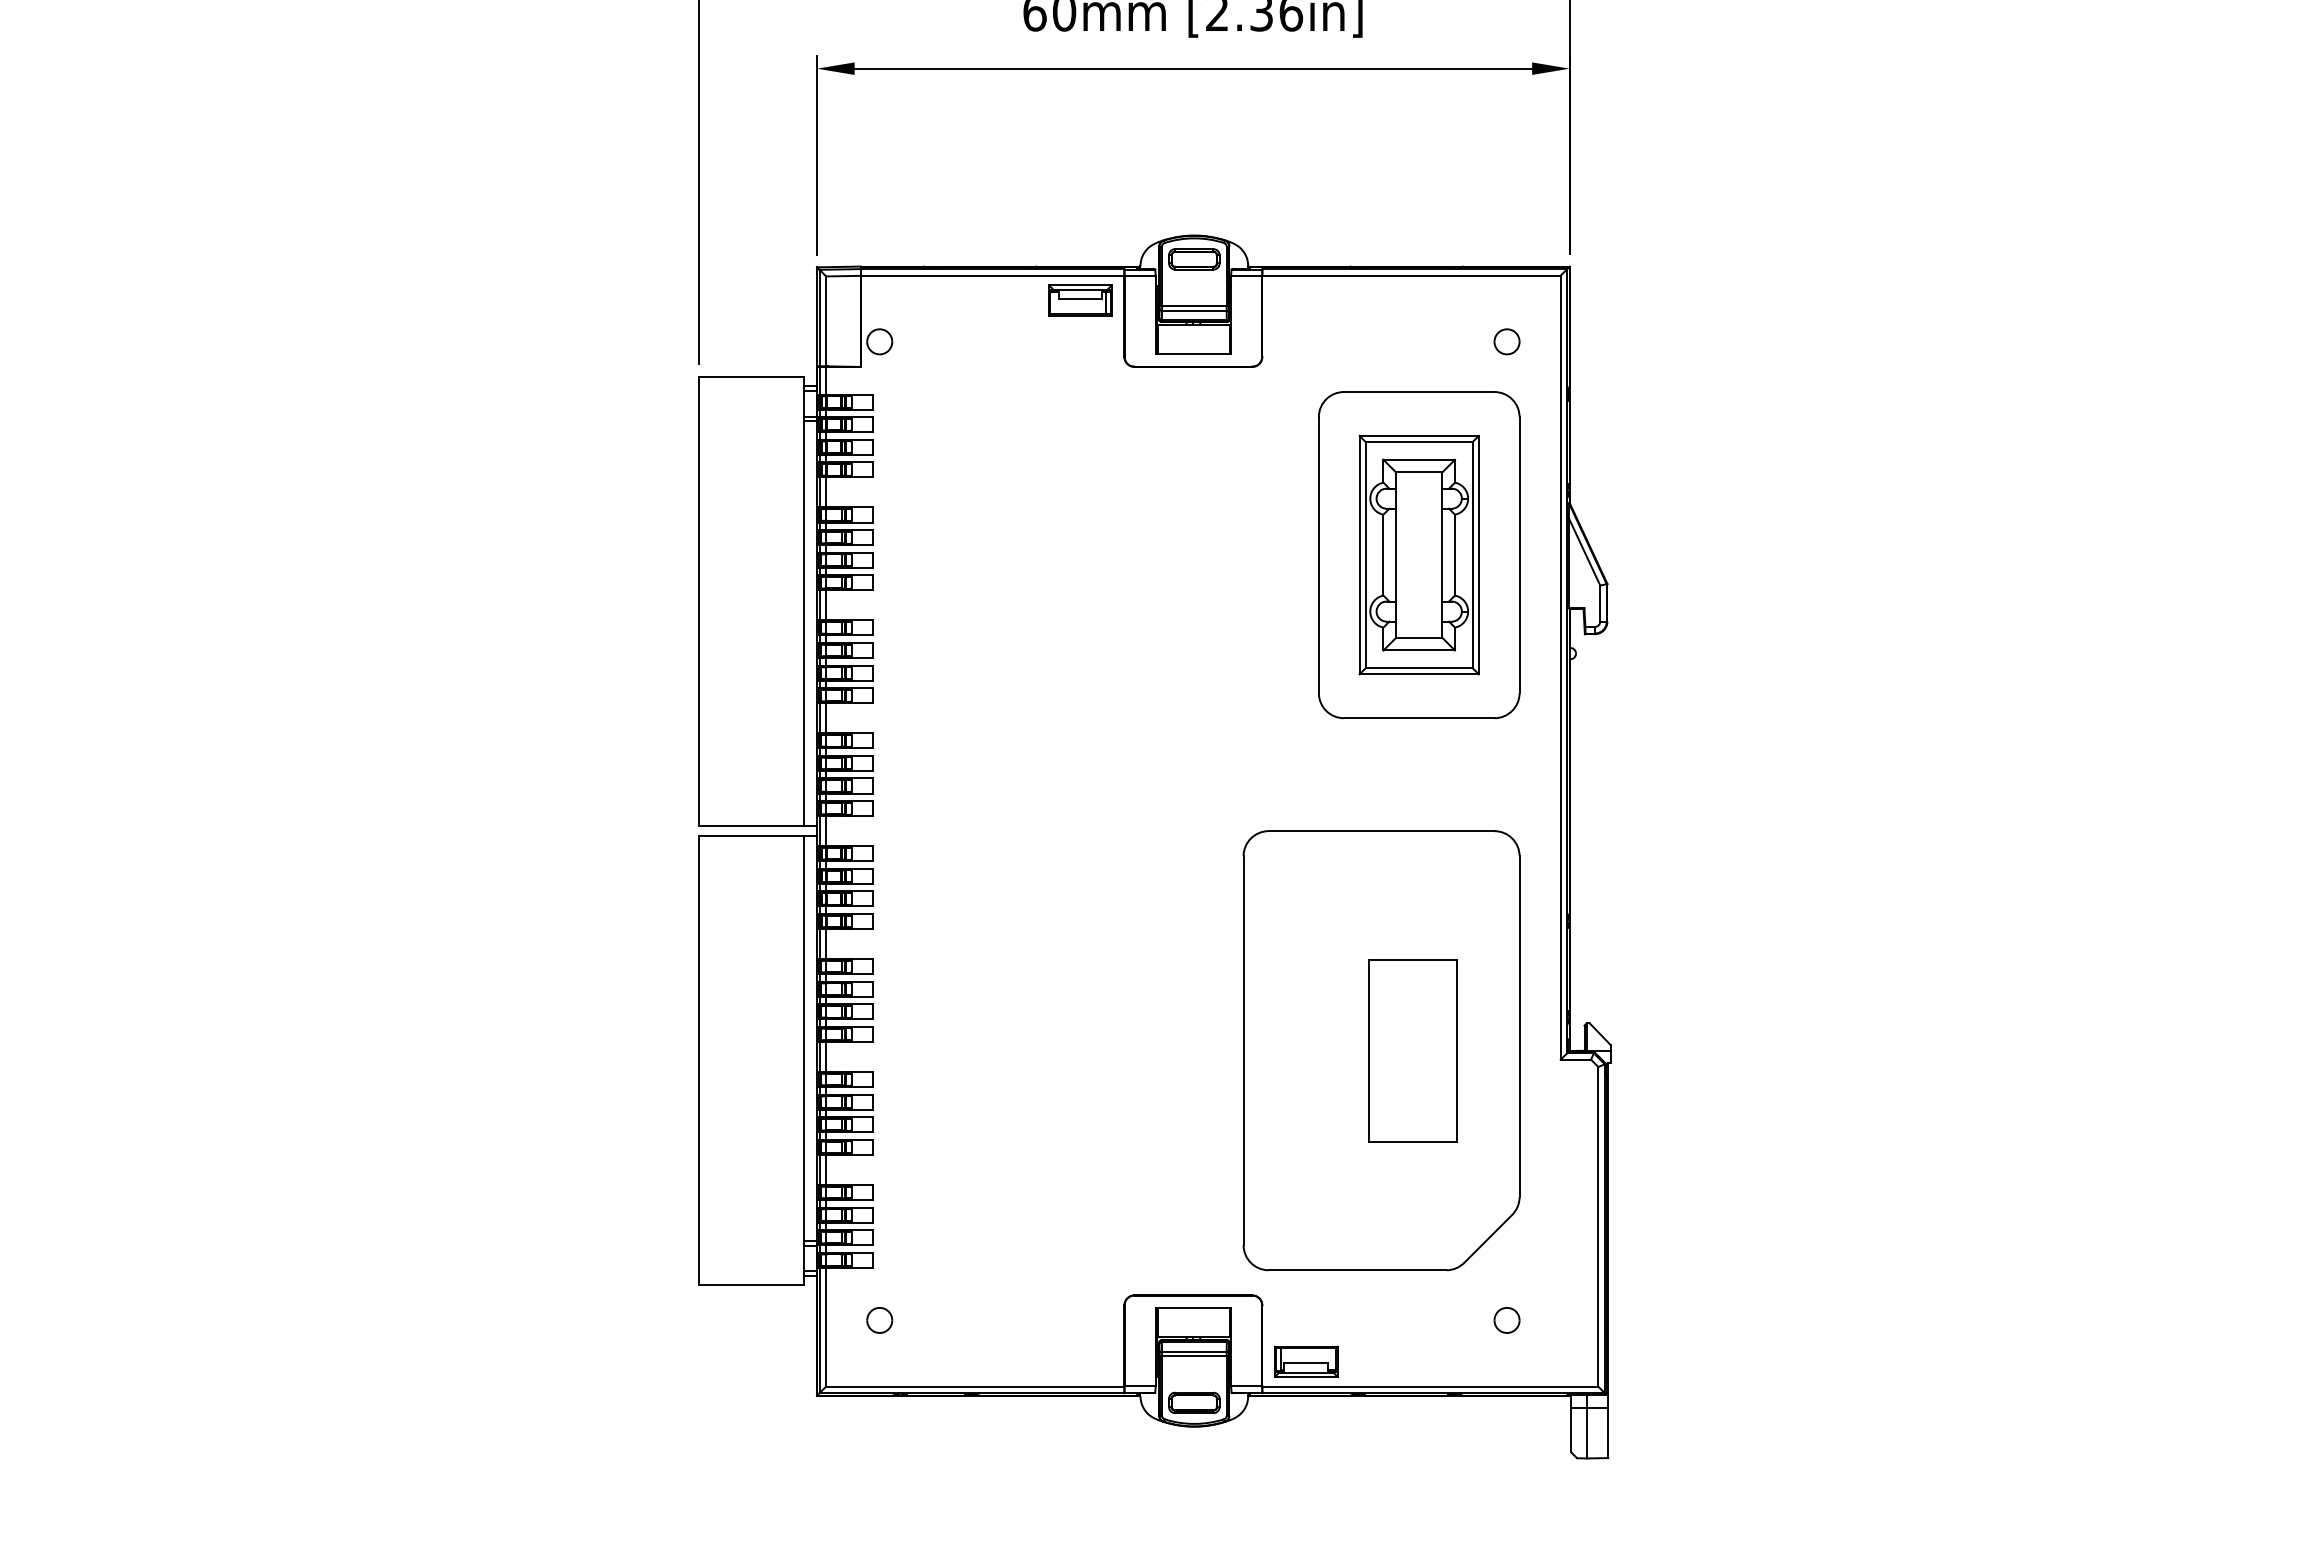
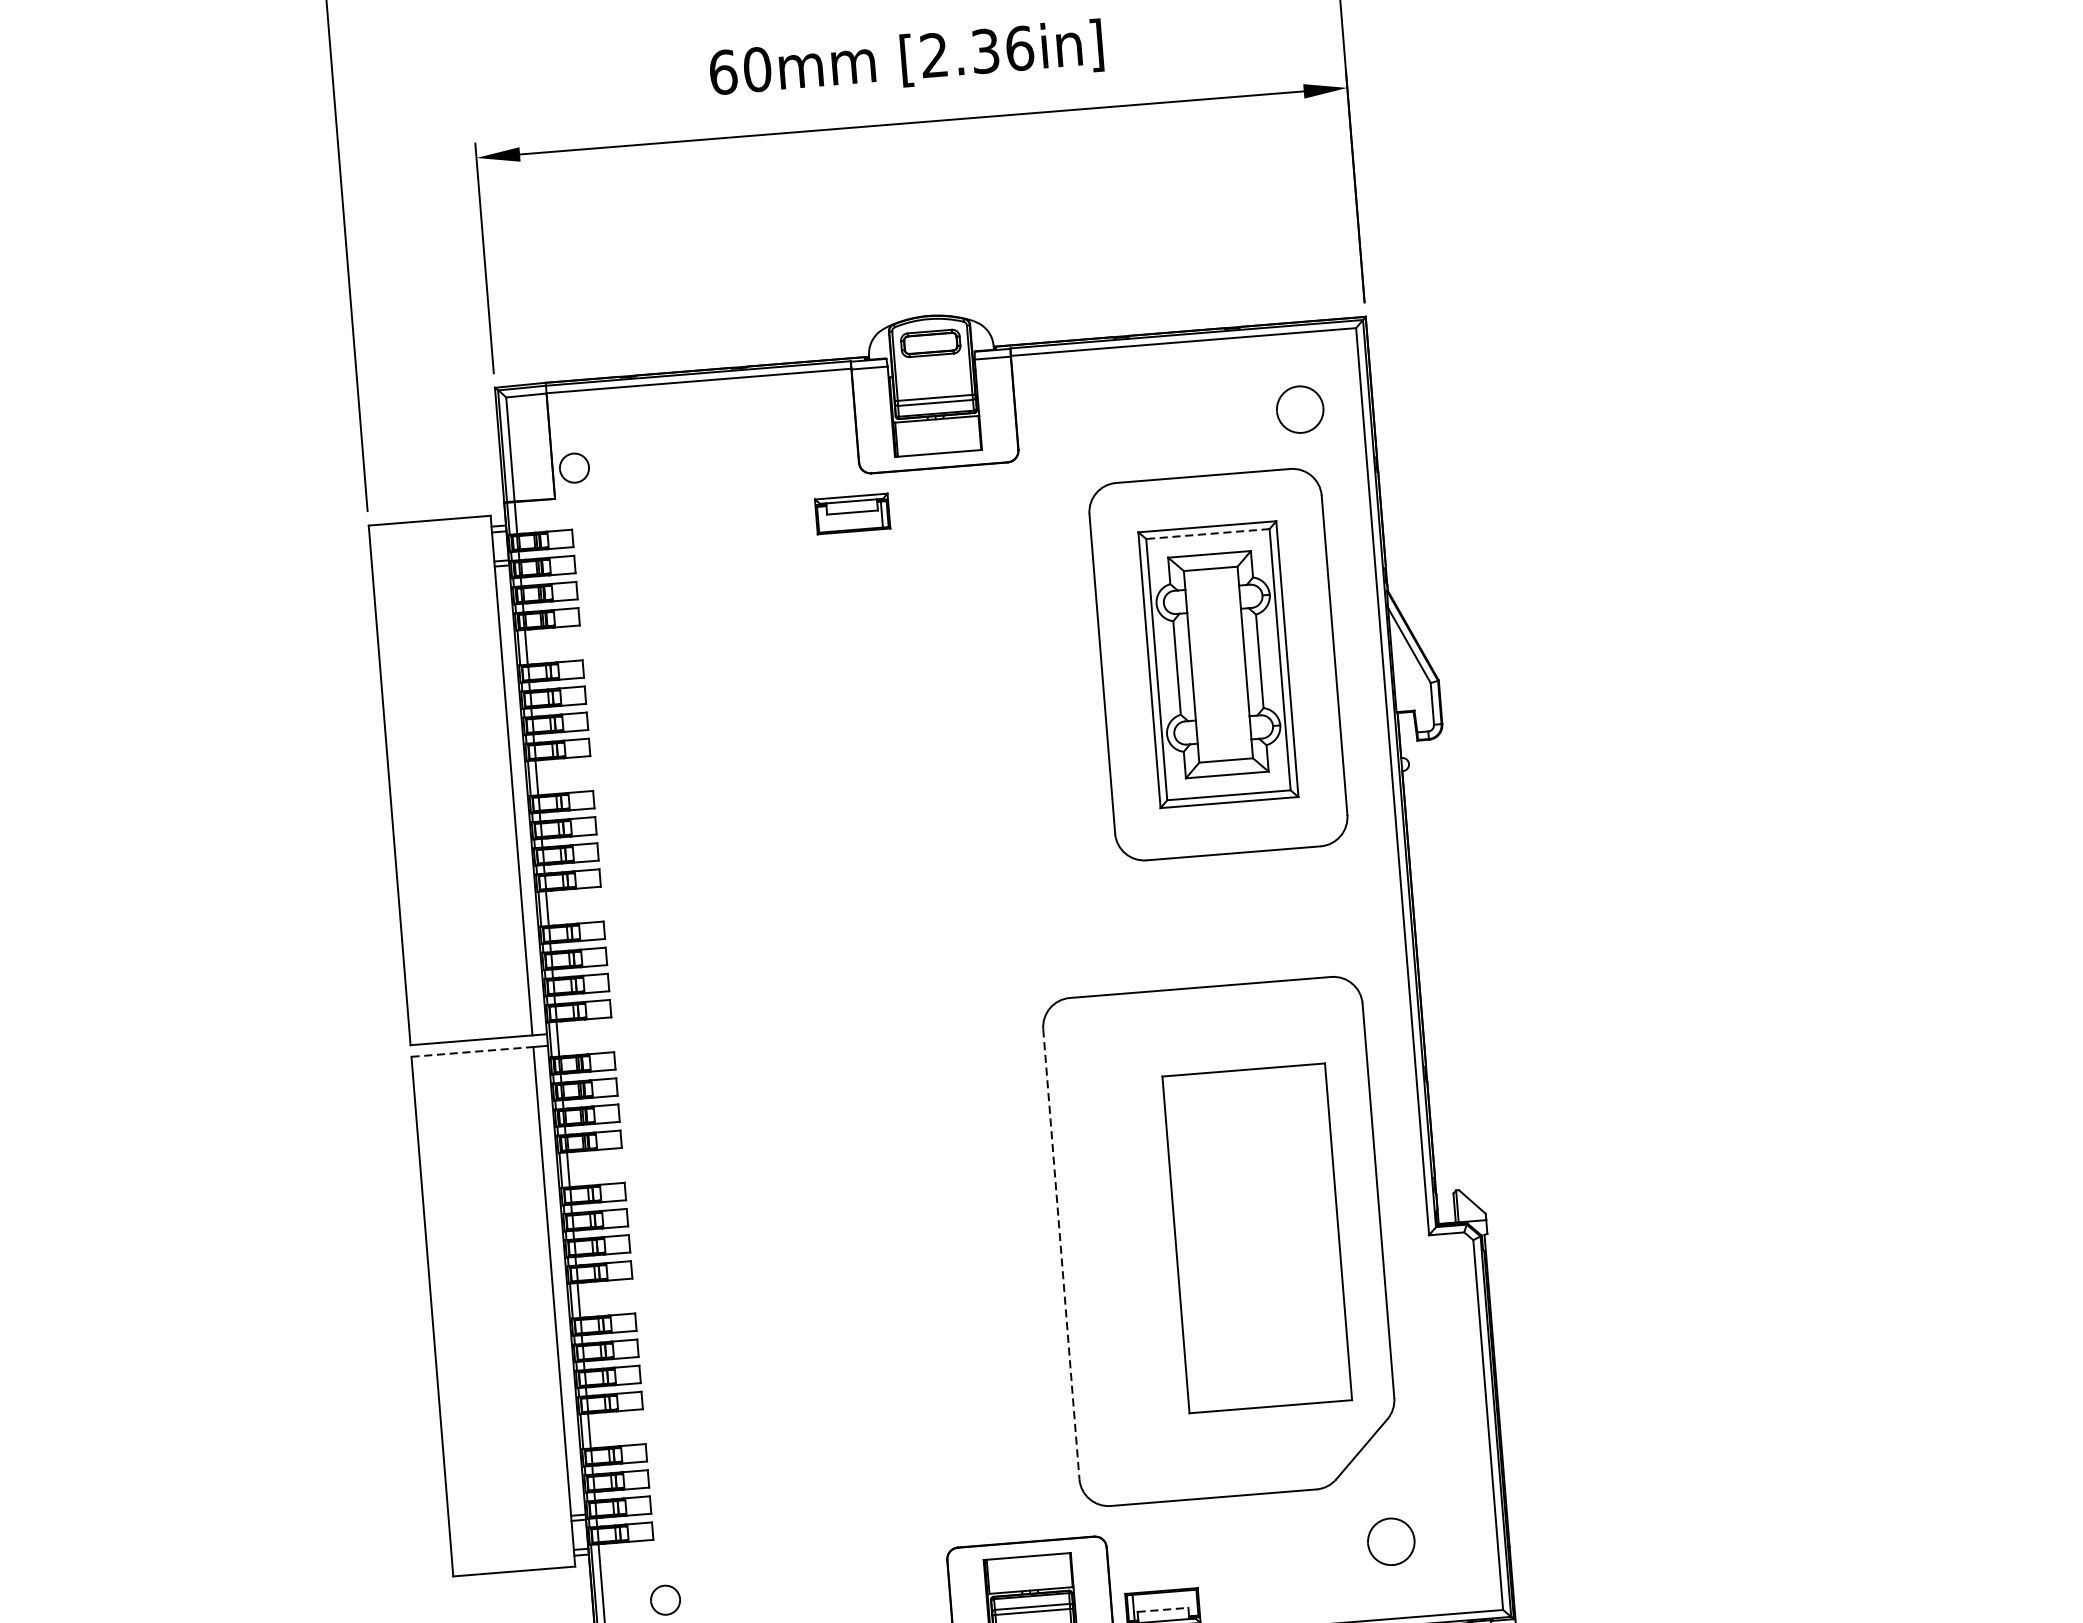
part: (1080, 300) -> (852, 514), moved
part: (1506, 341) -> (1299, 409), size x1.6
line: (1418, 442) -> (1207, 534), solid -> dashed
line: (751, 836) -> (472, 1052), solid -> dashed
part: (1412, 1050) -> (1256, 1238), size x1.6
line: (1243, 1051) -> (1061, 1255), solid -> dashed
part: (1506, 1320) -> (1390, 1541), size x1.6
line: (1306, 1363) -> (1163, 1610), solid -> dashed

